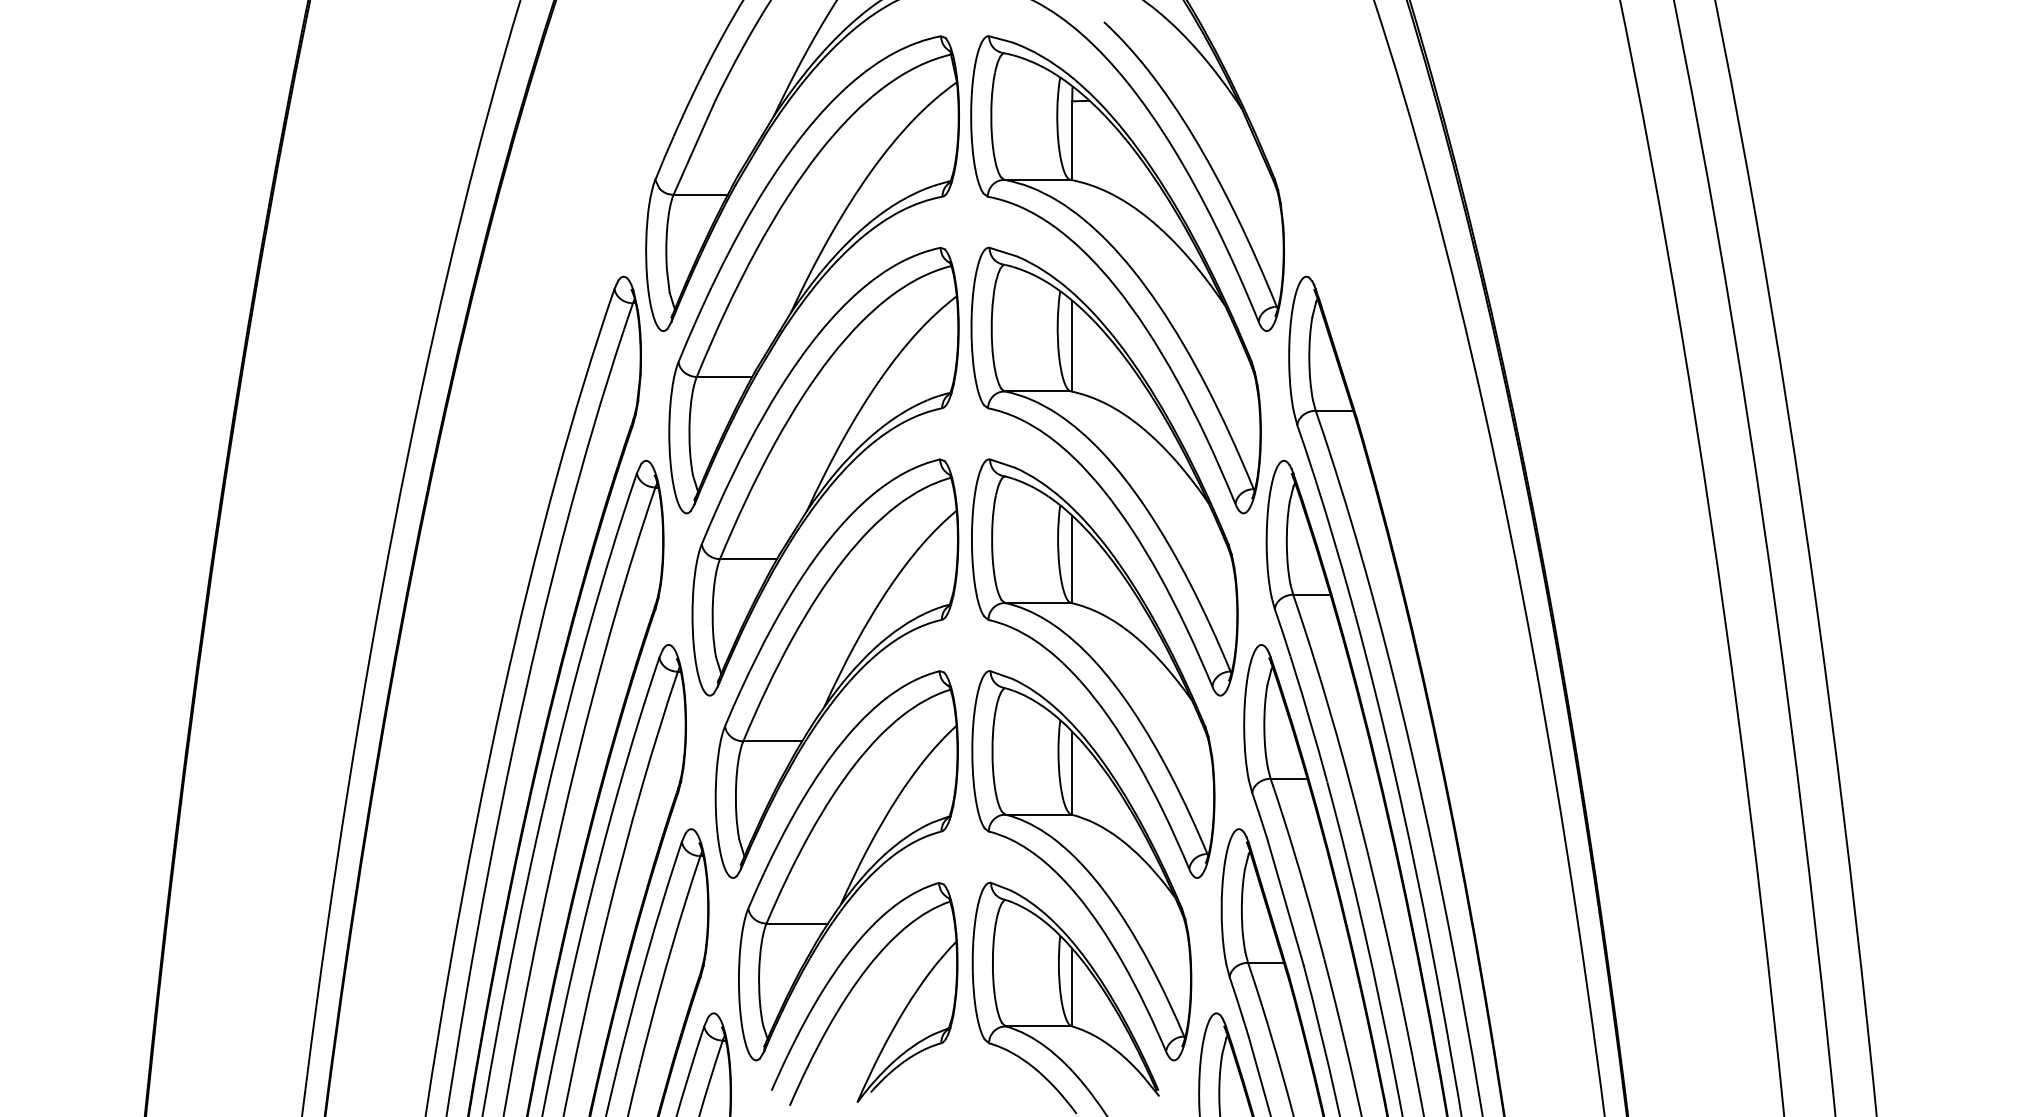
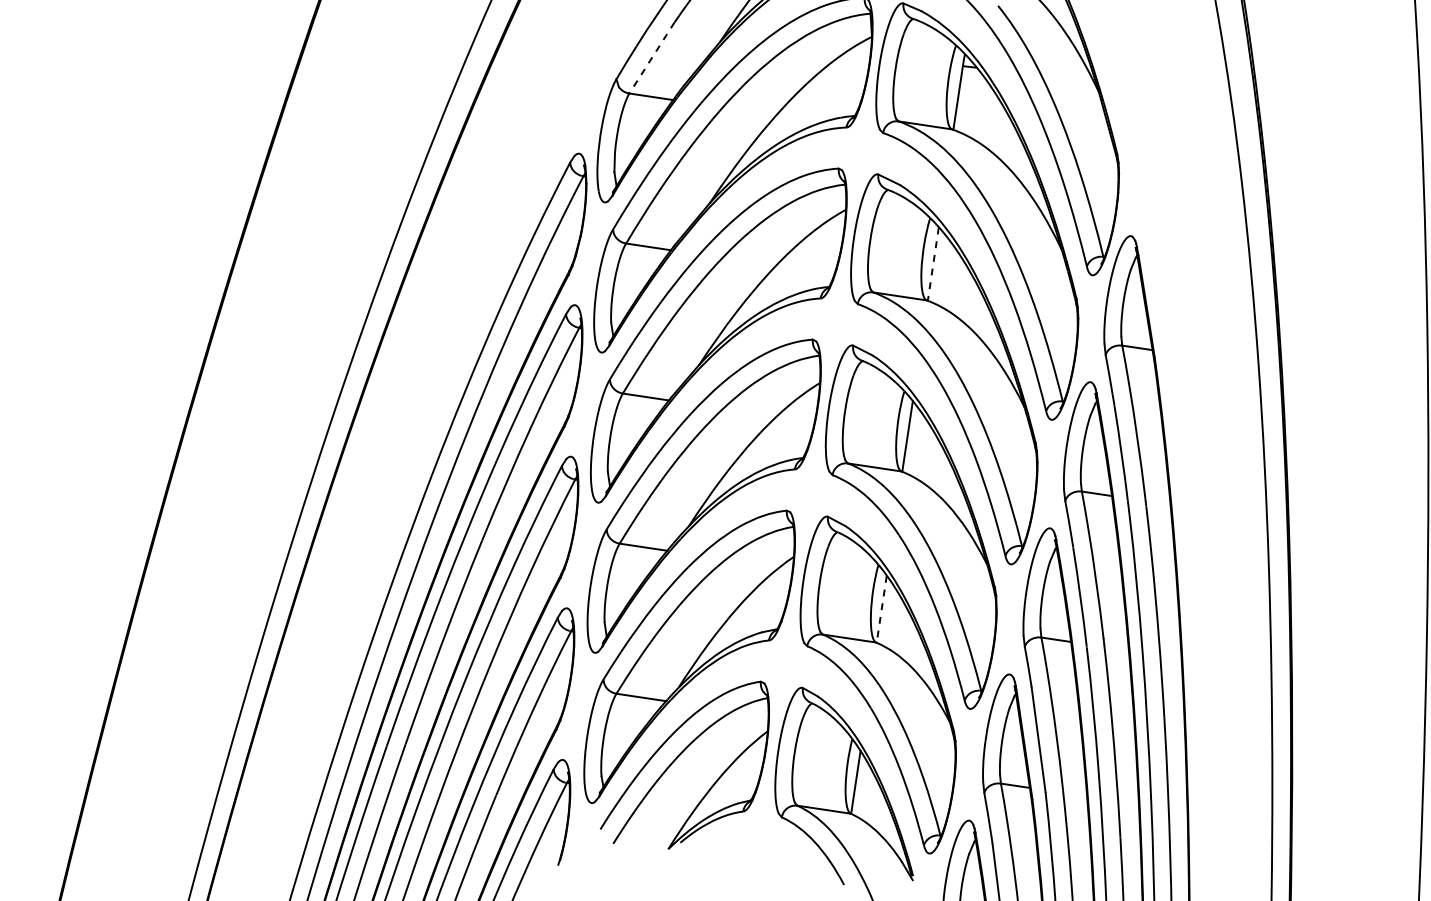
line: (694, 147) -> (652, 57), solid -> dashed
line: (1072, 346) -> (933, 264), solid -> dashed
line: (1072, 773) -> (881, 609), solid -> dashed

